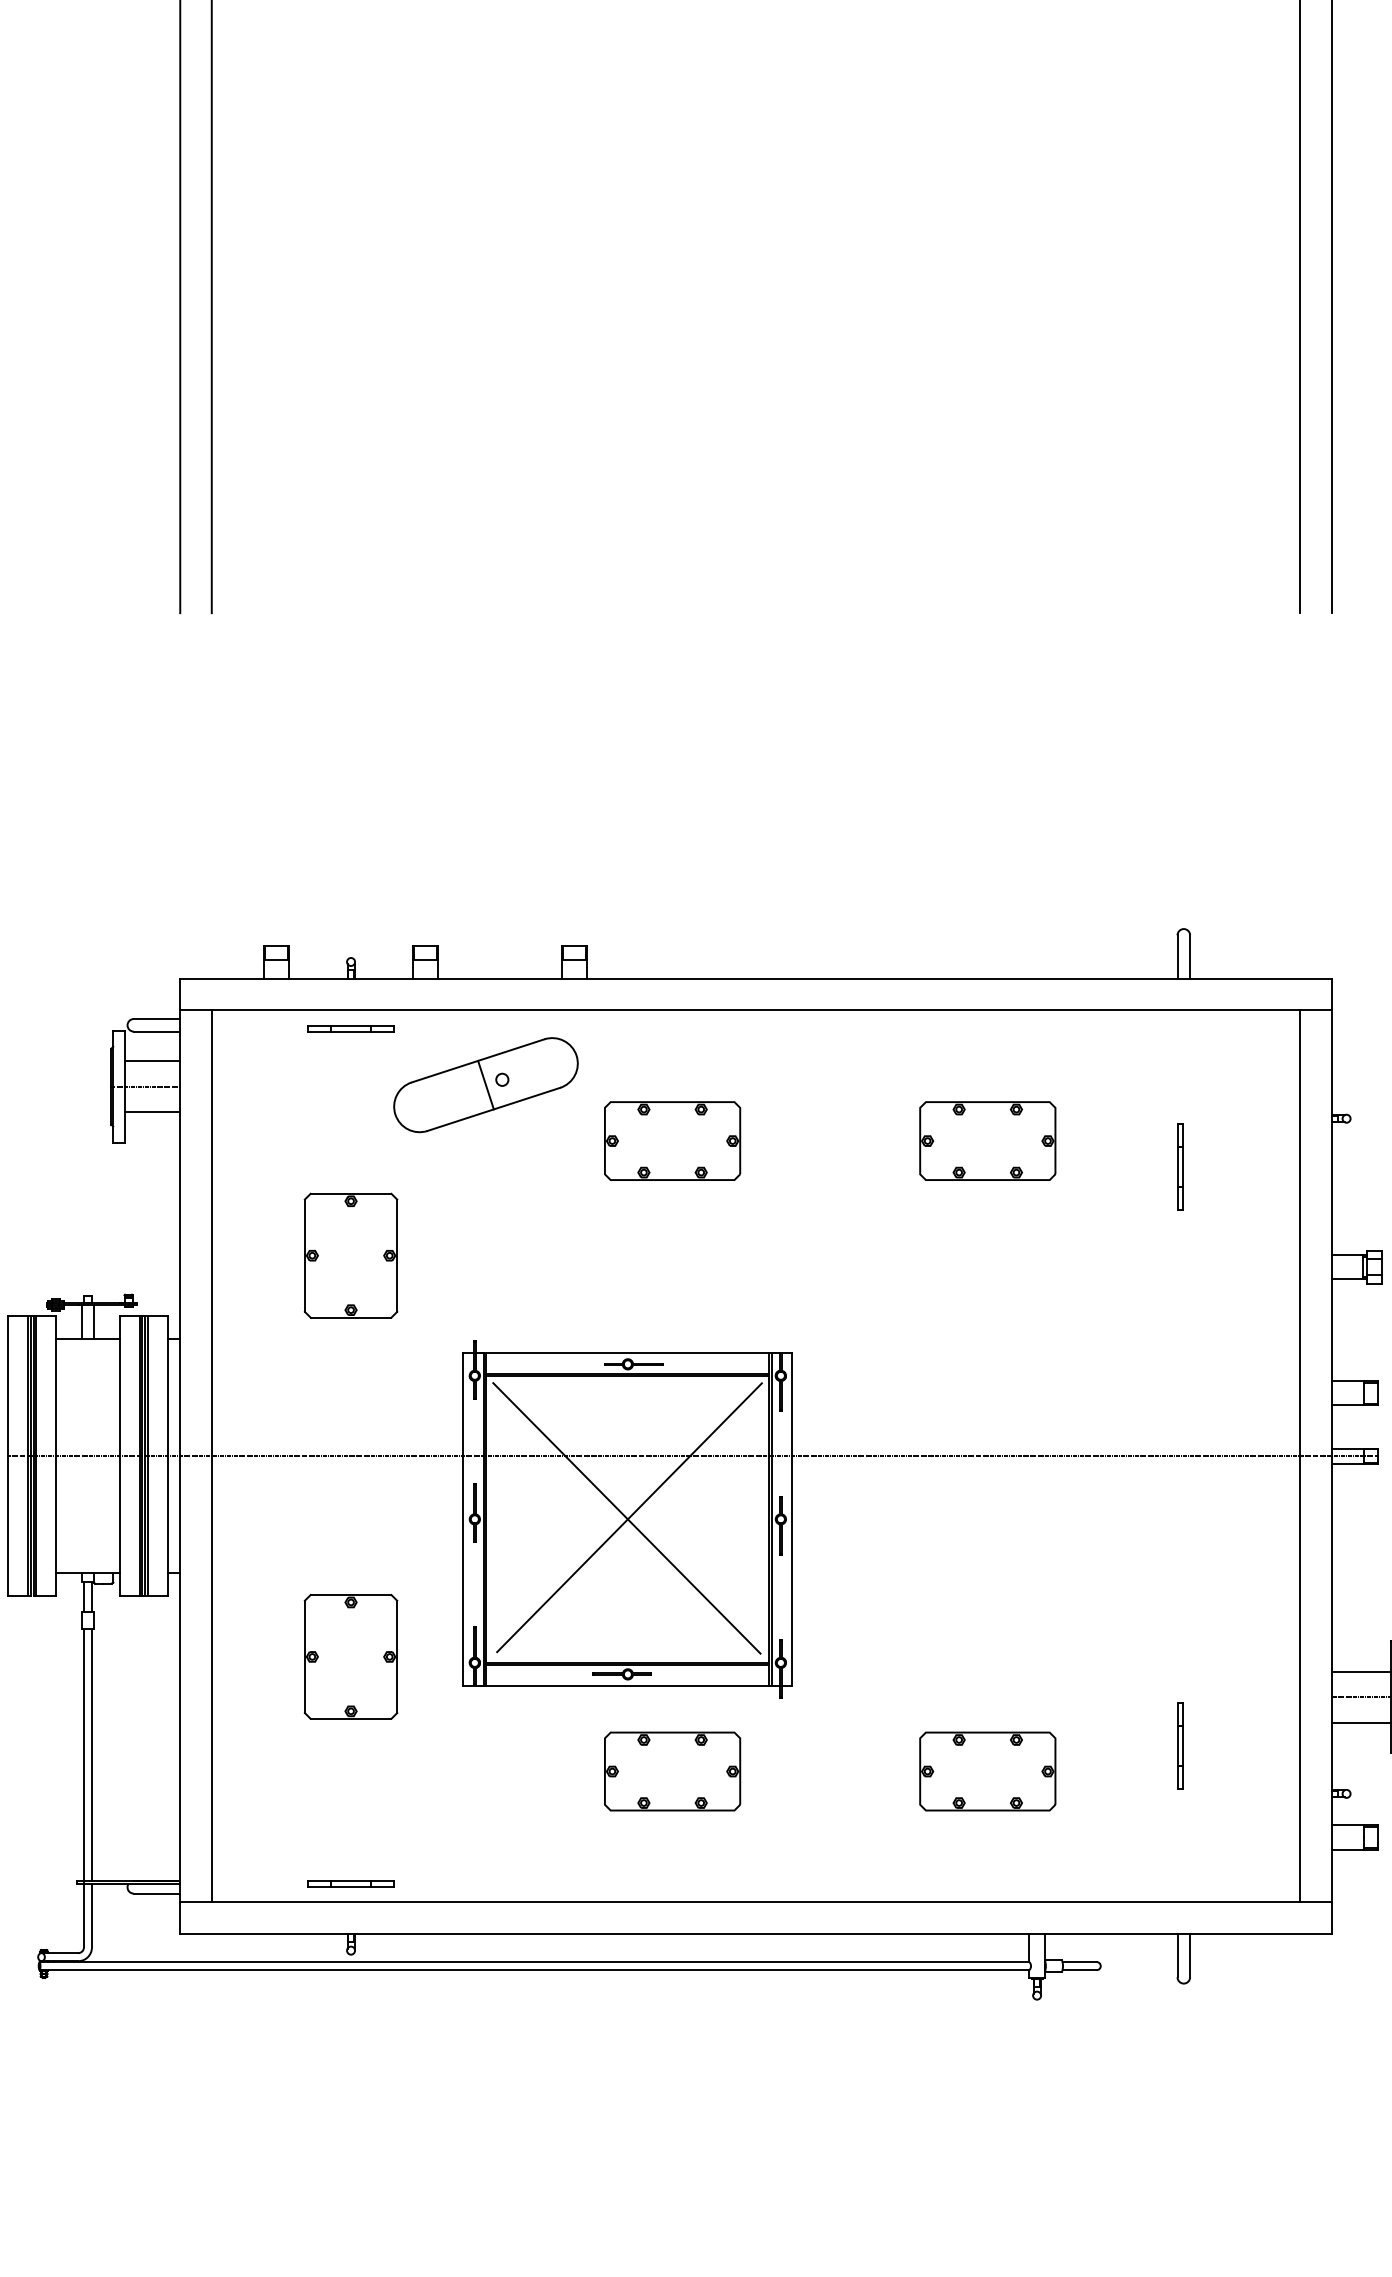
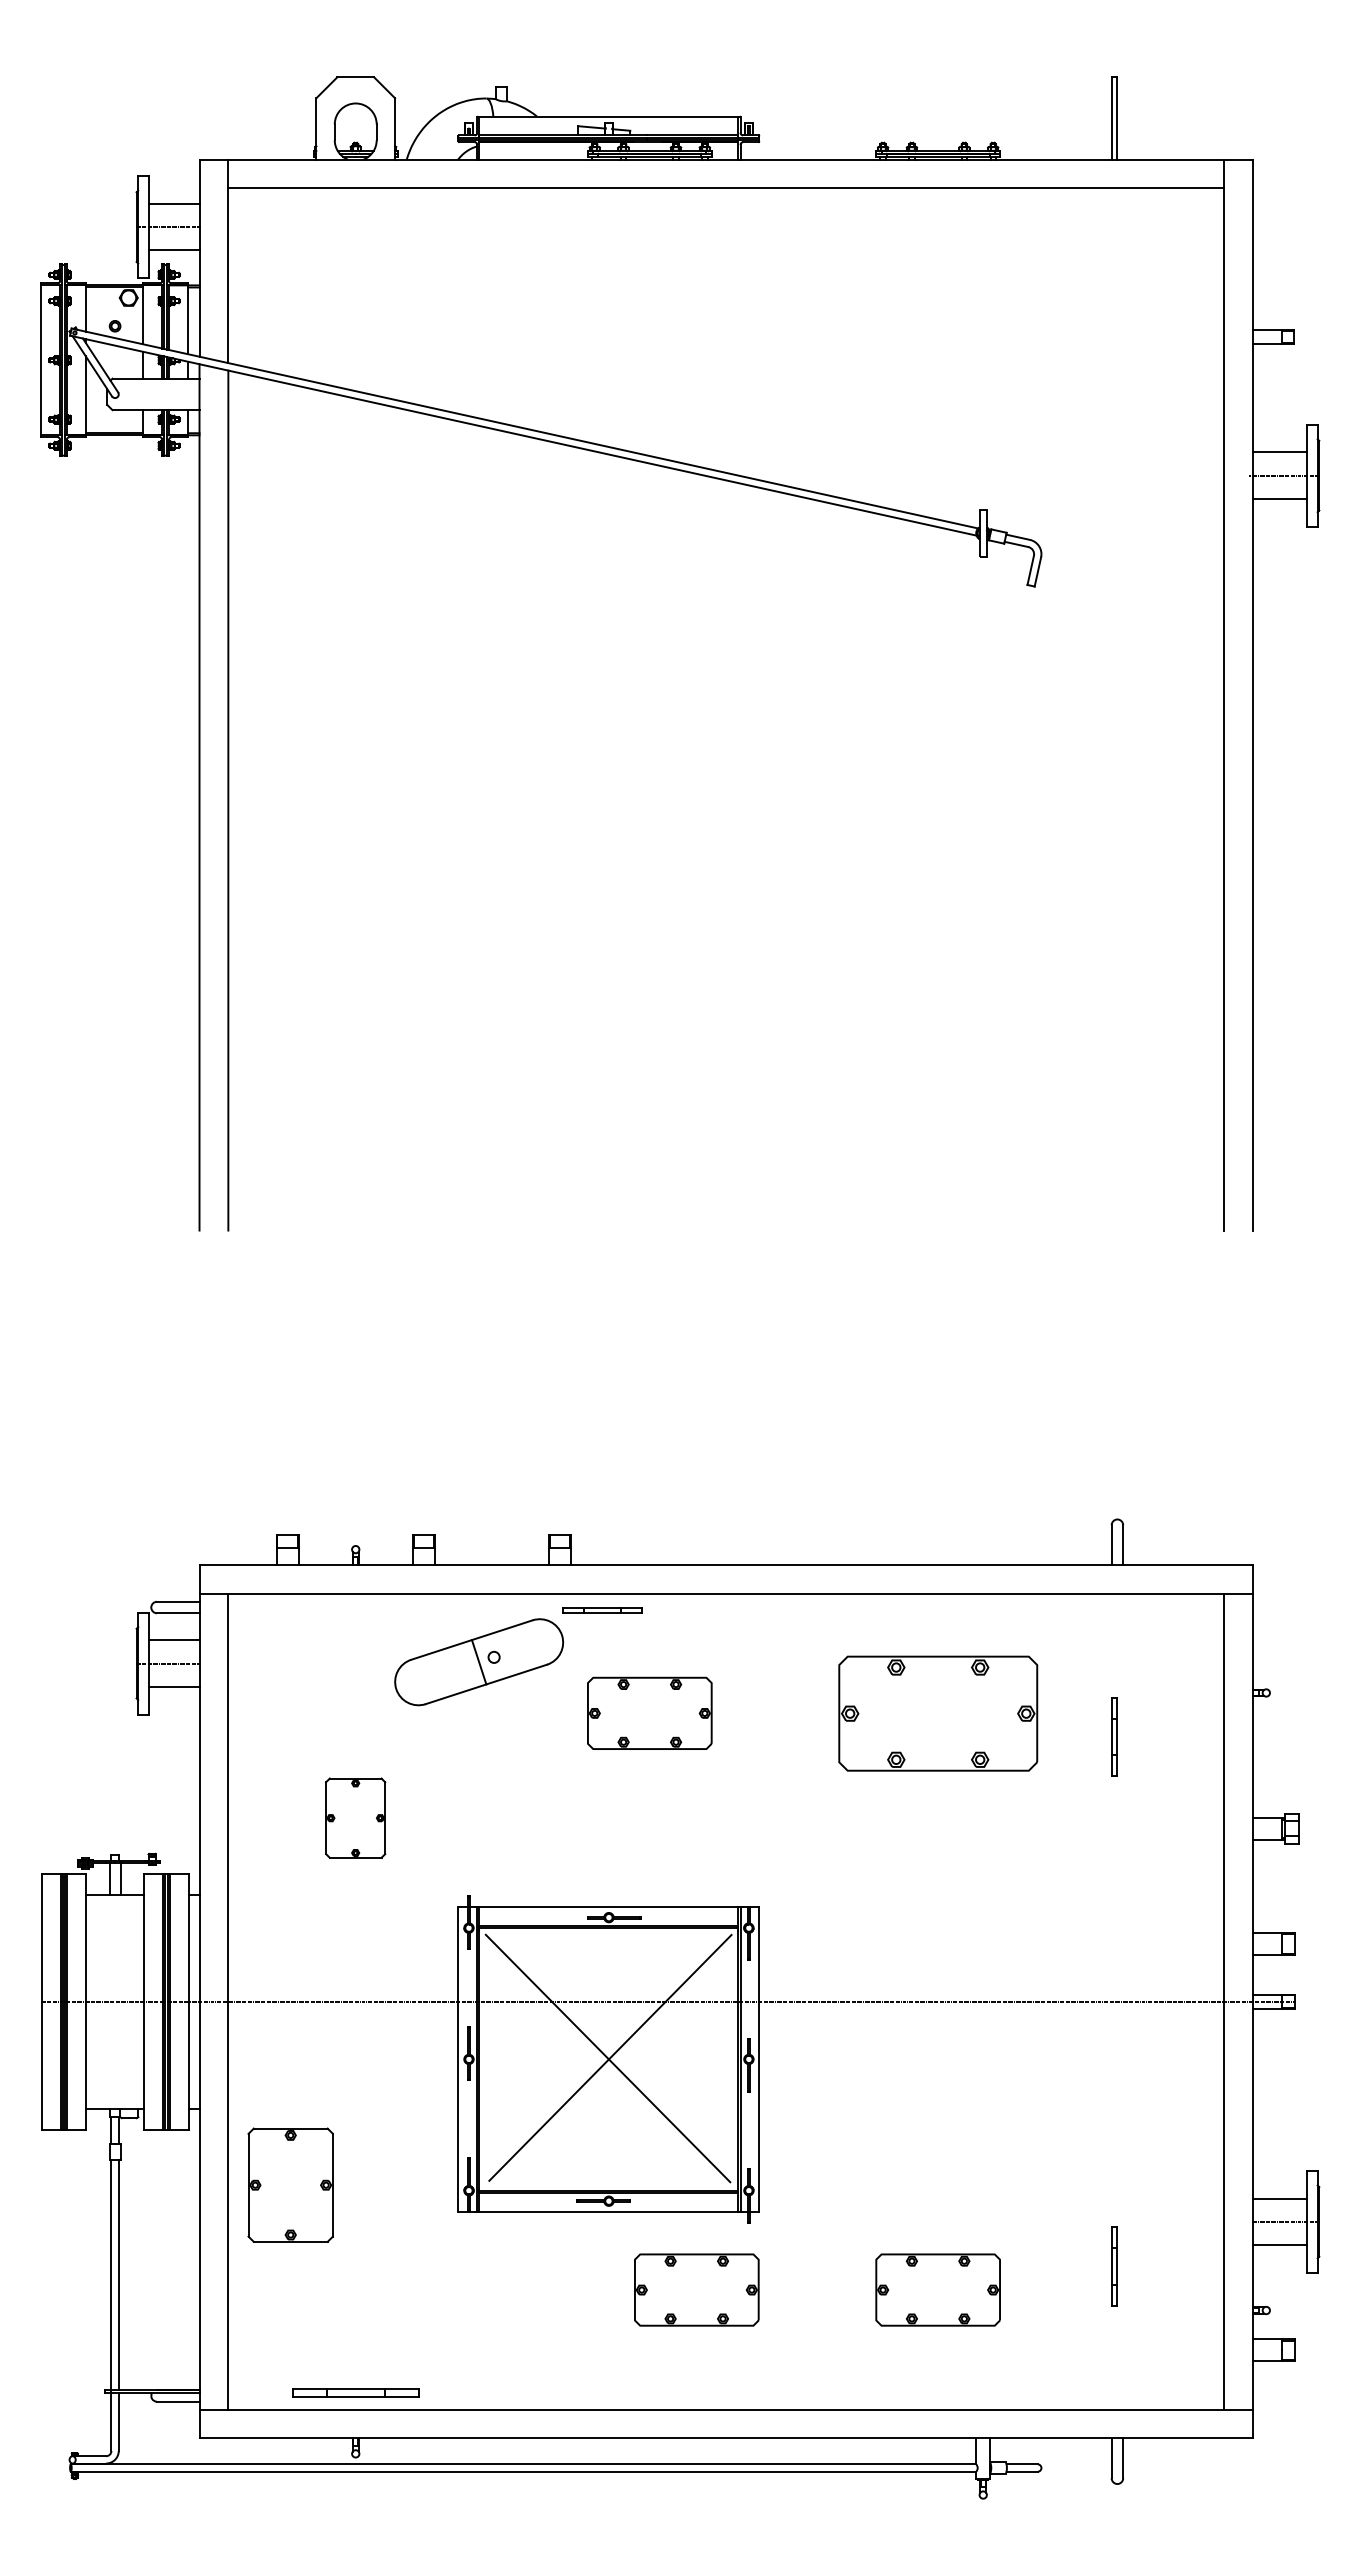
part: (350, 1028) -> (602, 1610), moved
part: (987, 1140) -> (937, 1712), size x1.6
part: (350, 1254) -> (355, 1817), size x0.7
part: (350, 1656) -> (290, 2184), moved
part: (672, 1770) -> (696, 2289), moved
part: (350, 1883) -> (355, 2392), size x1.6

